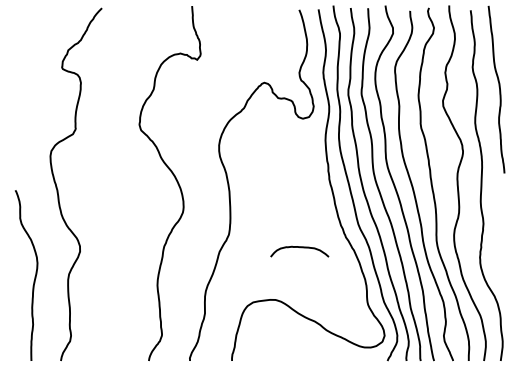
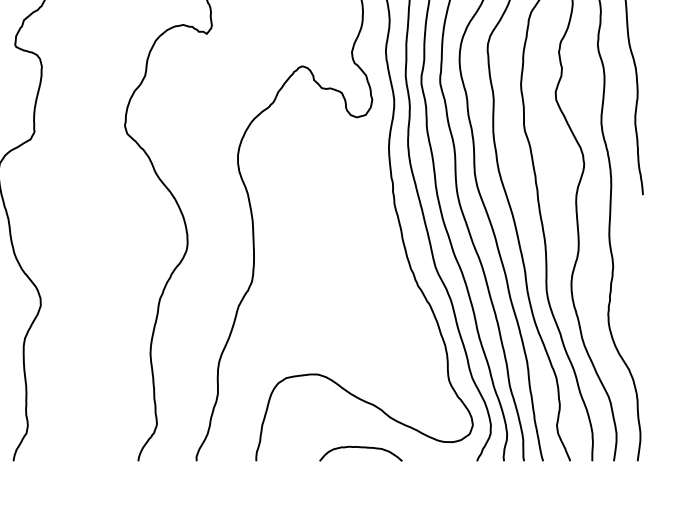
curve: (300, 248) -> (361, 449), moved

